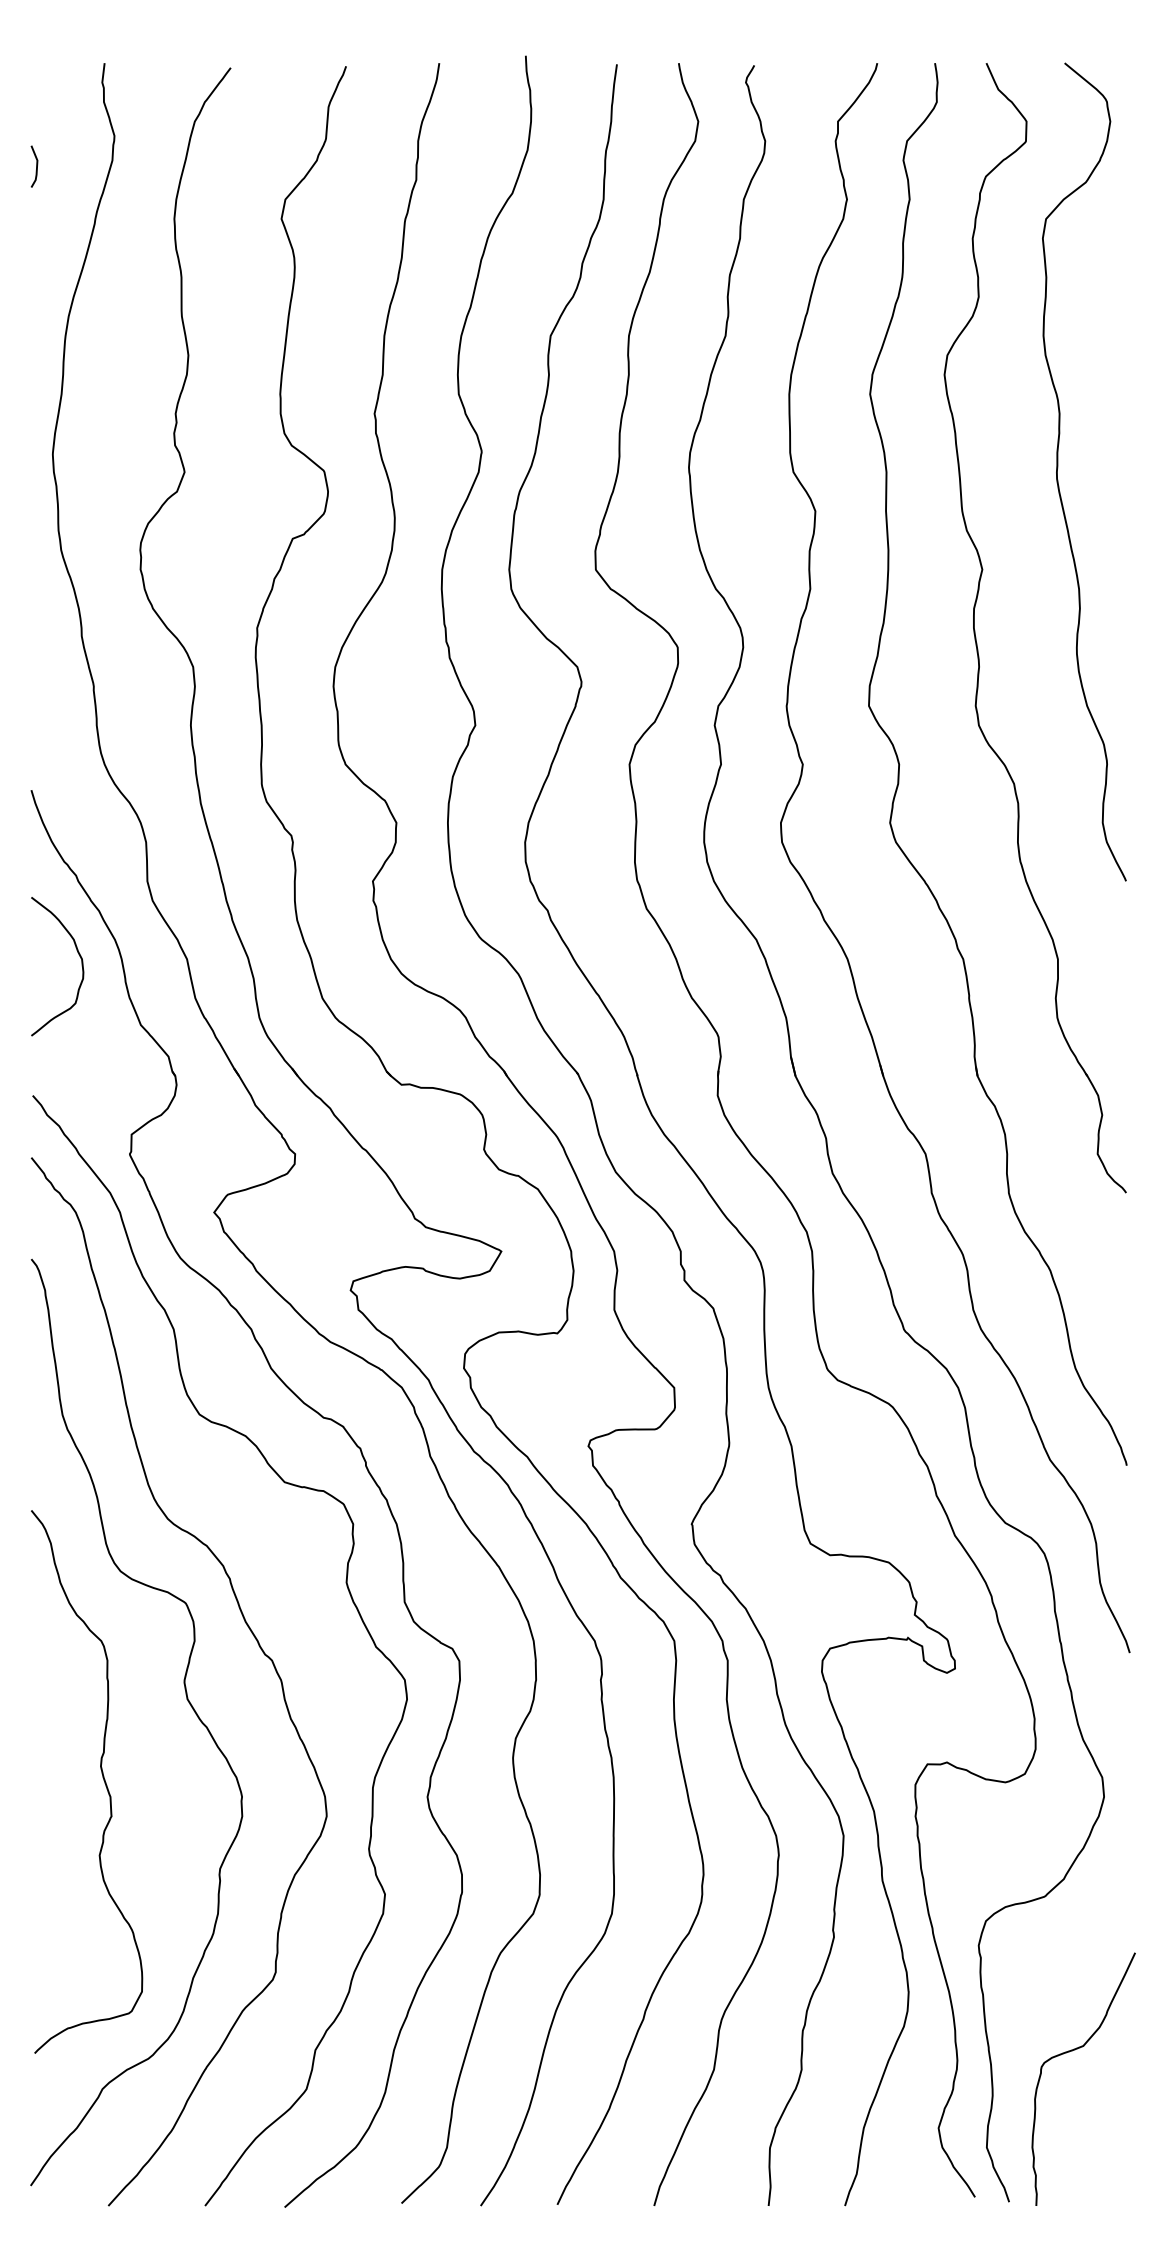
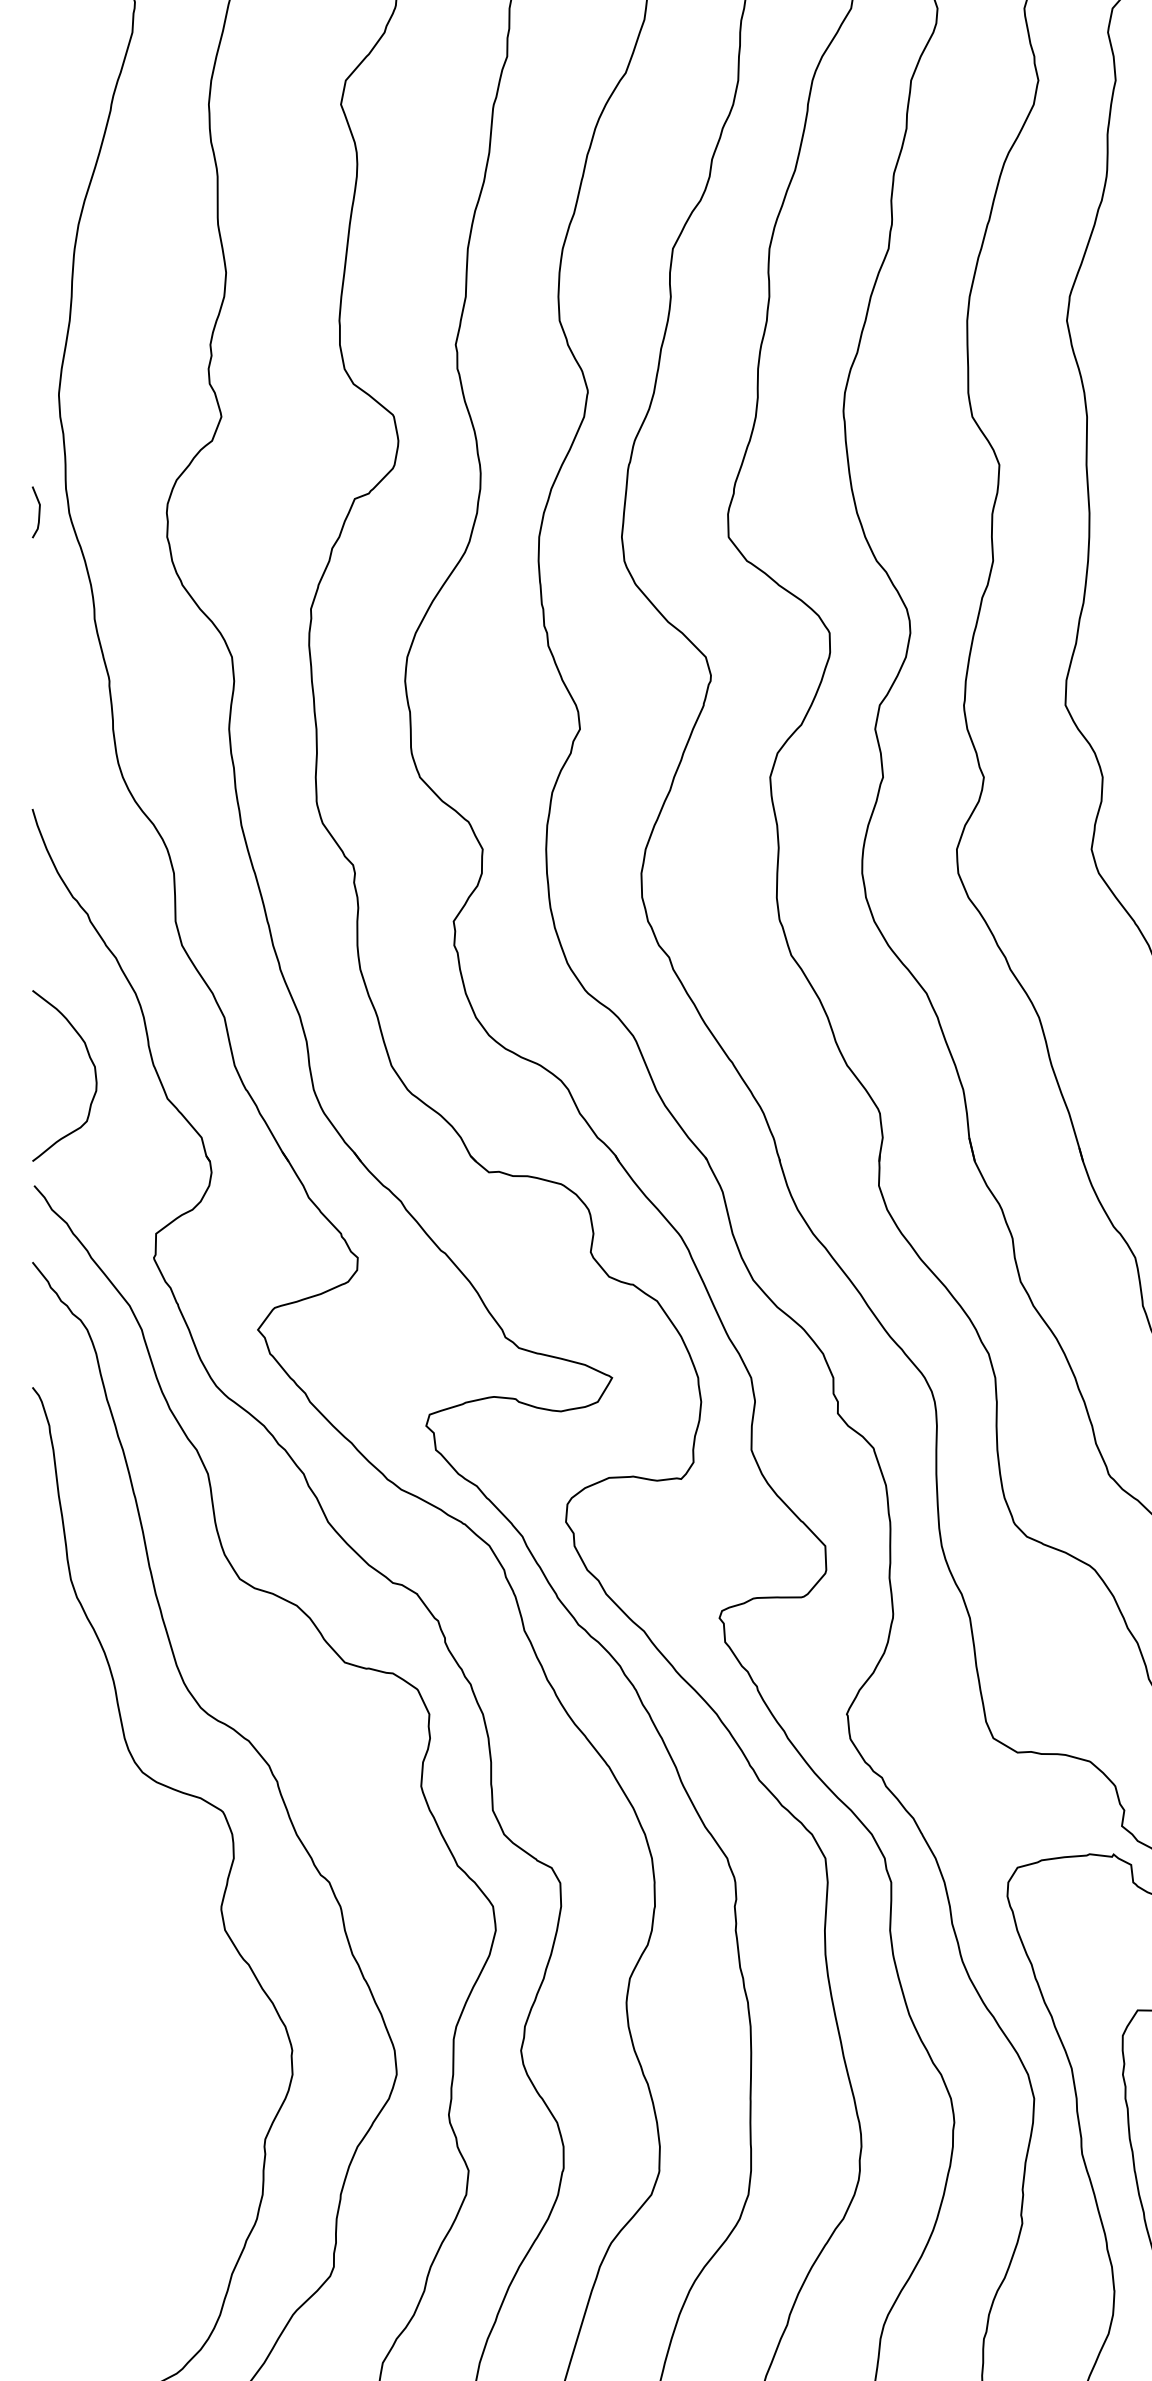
line: (36, 166) -> (38, 512), moved
curve: (81, 966) -> (94, 1075), moved
curve: (102, 1777) -> (120, 2026), removed

